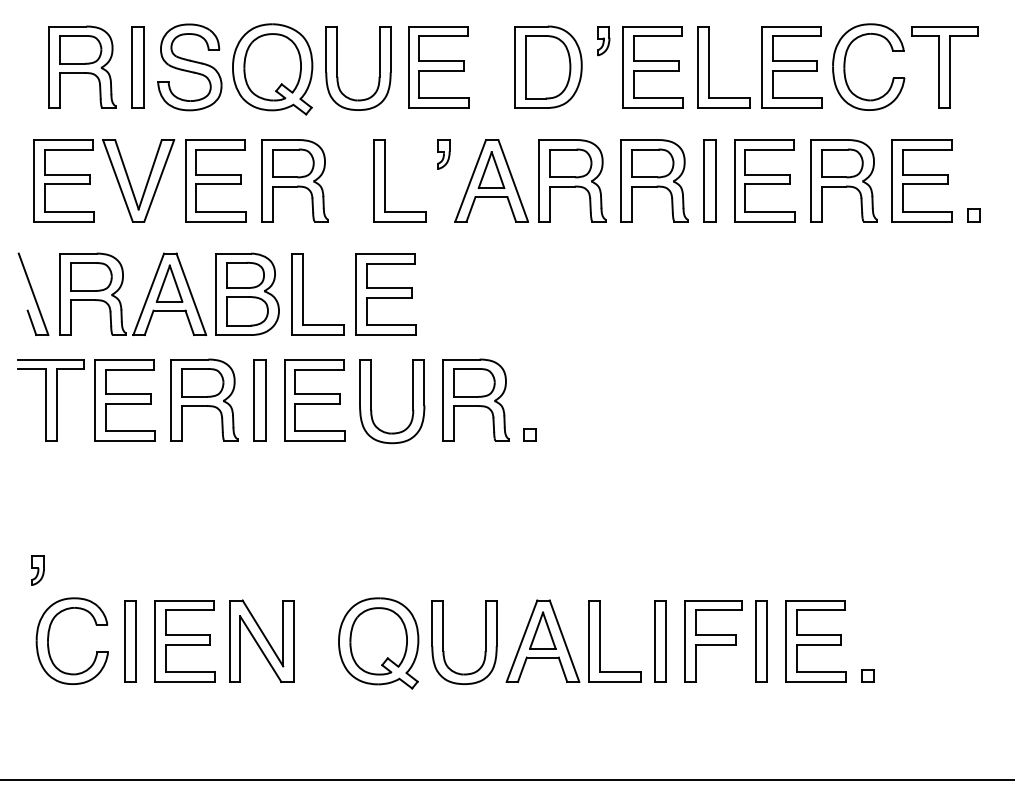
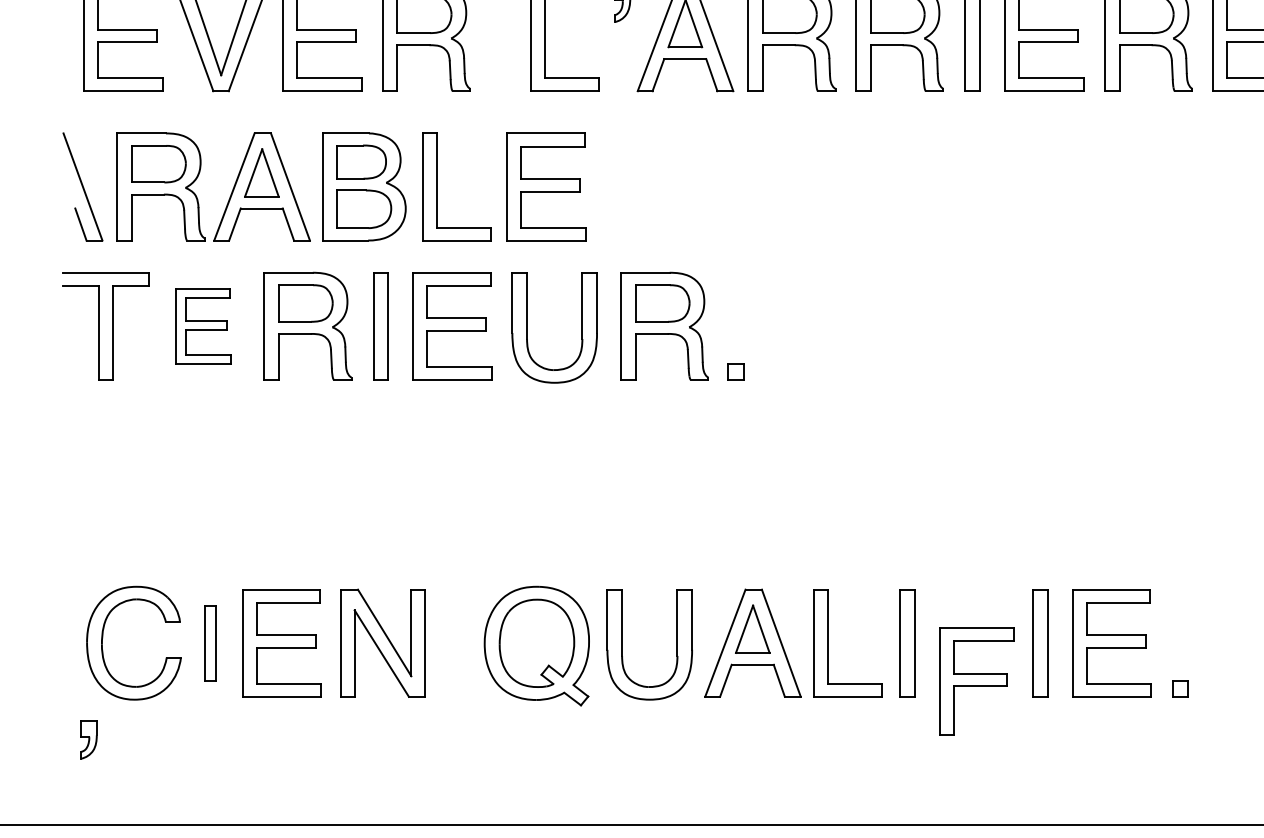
part: (124, 400) -> (202, 326), size x0.7
part: (37, 570) -> (88, 739), moved
part: (130, 641) -> (210, 643), size x0.7
part: (713, 641) -> (977, 681), moved

